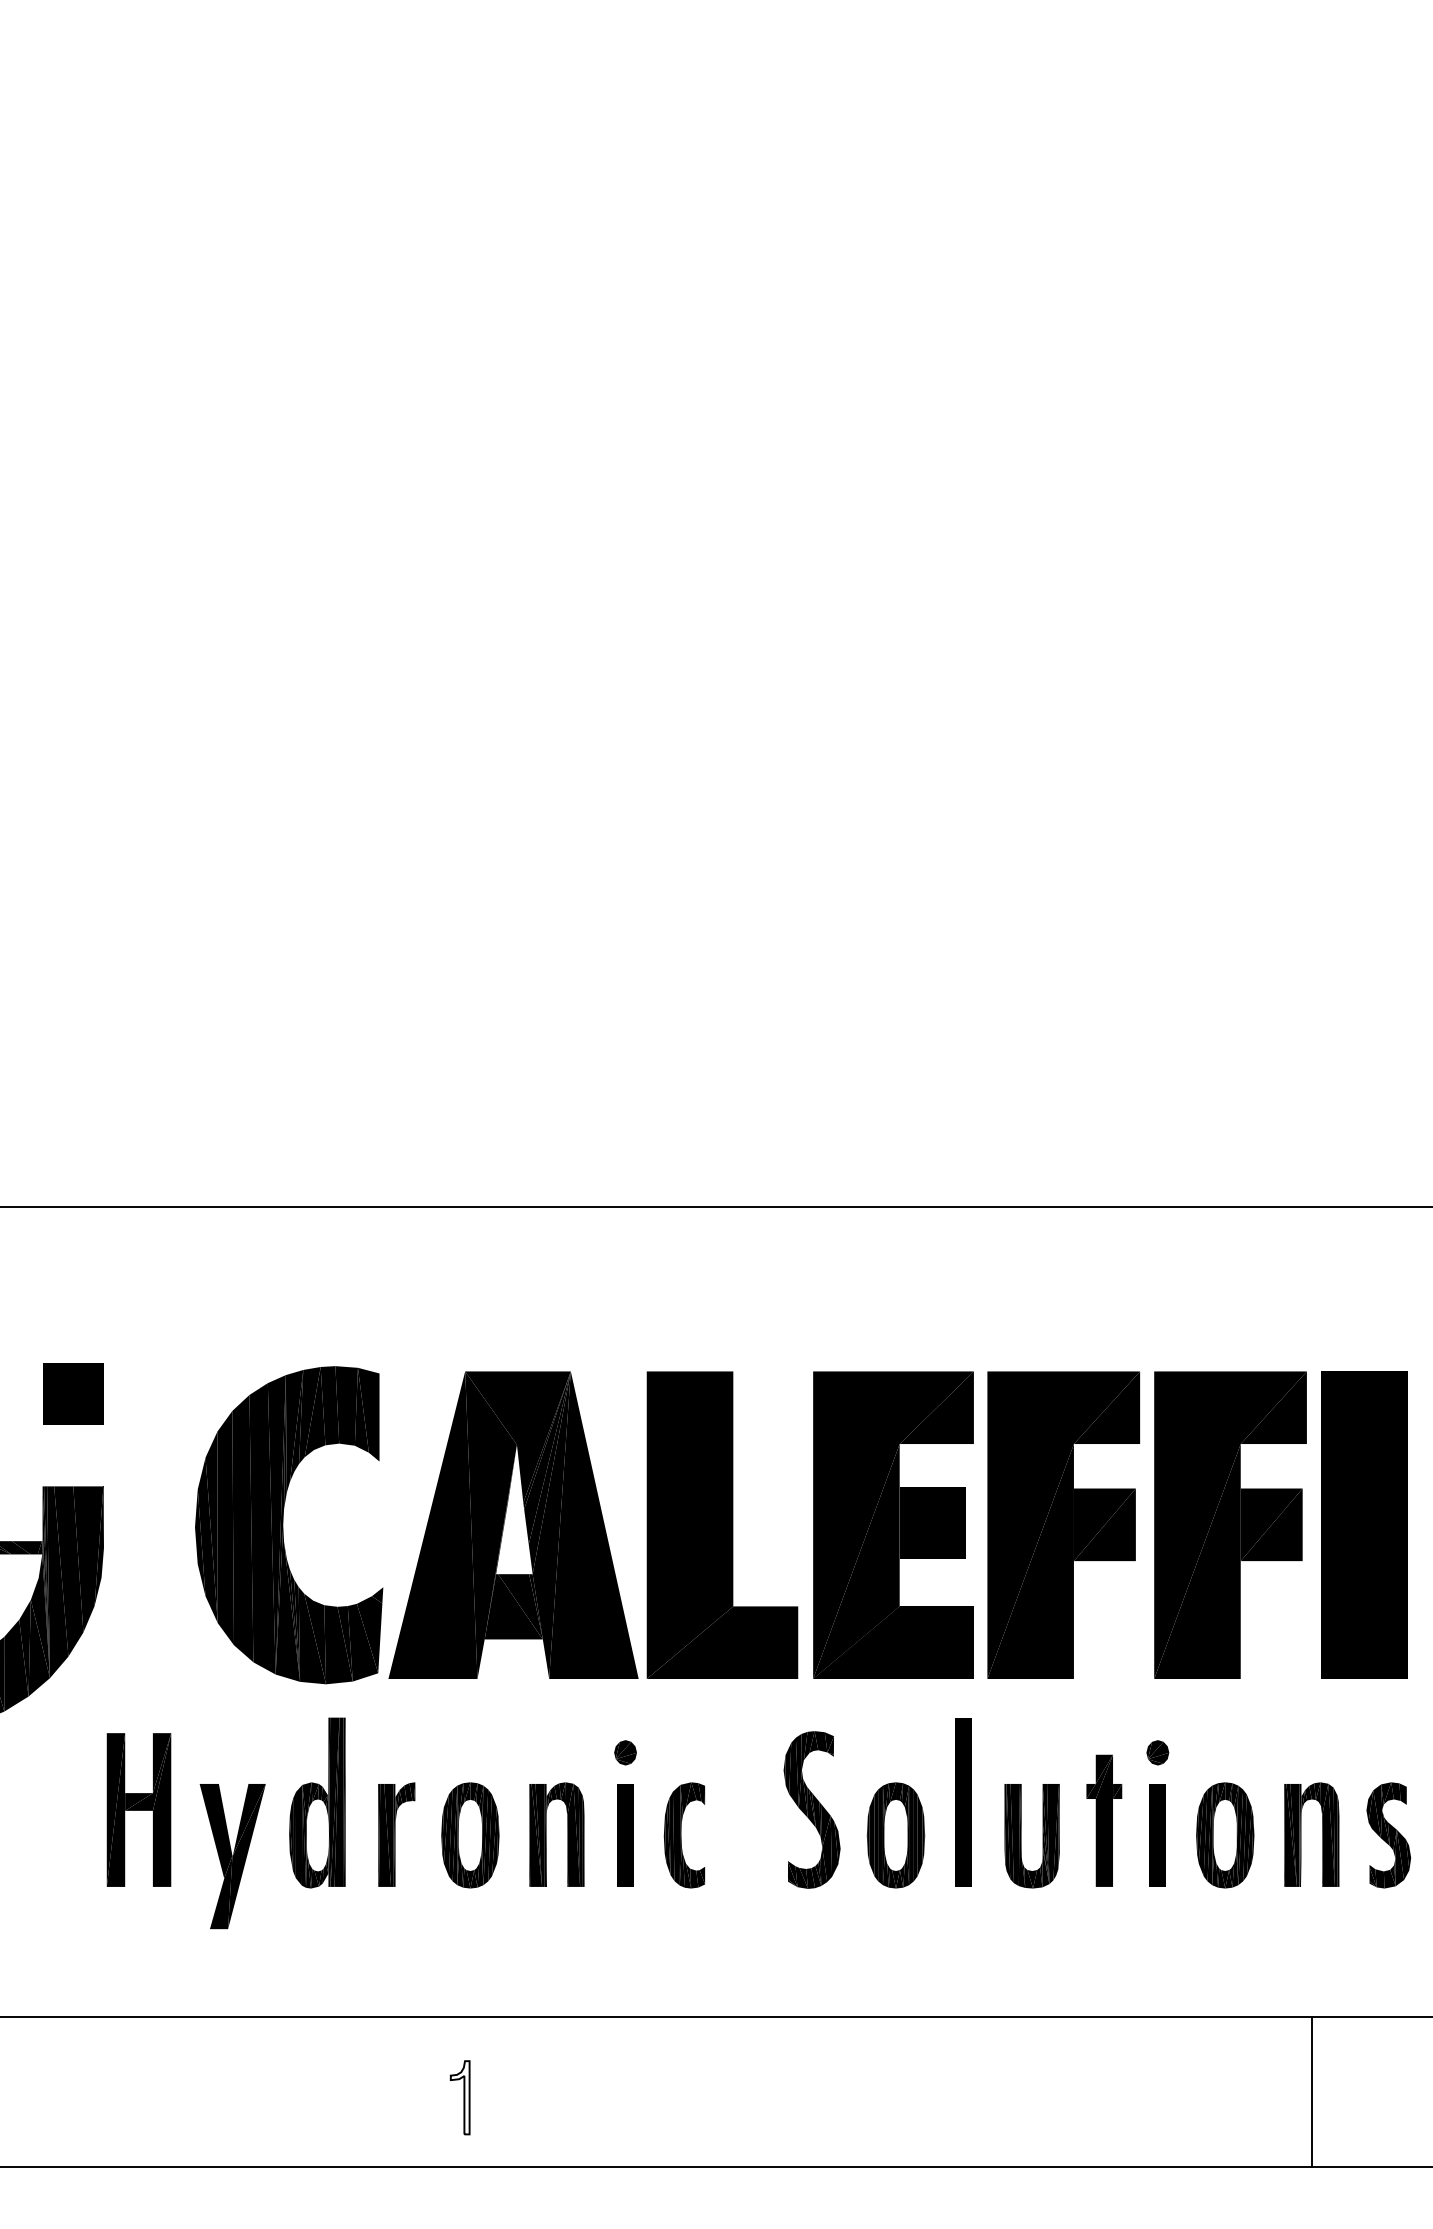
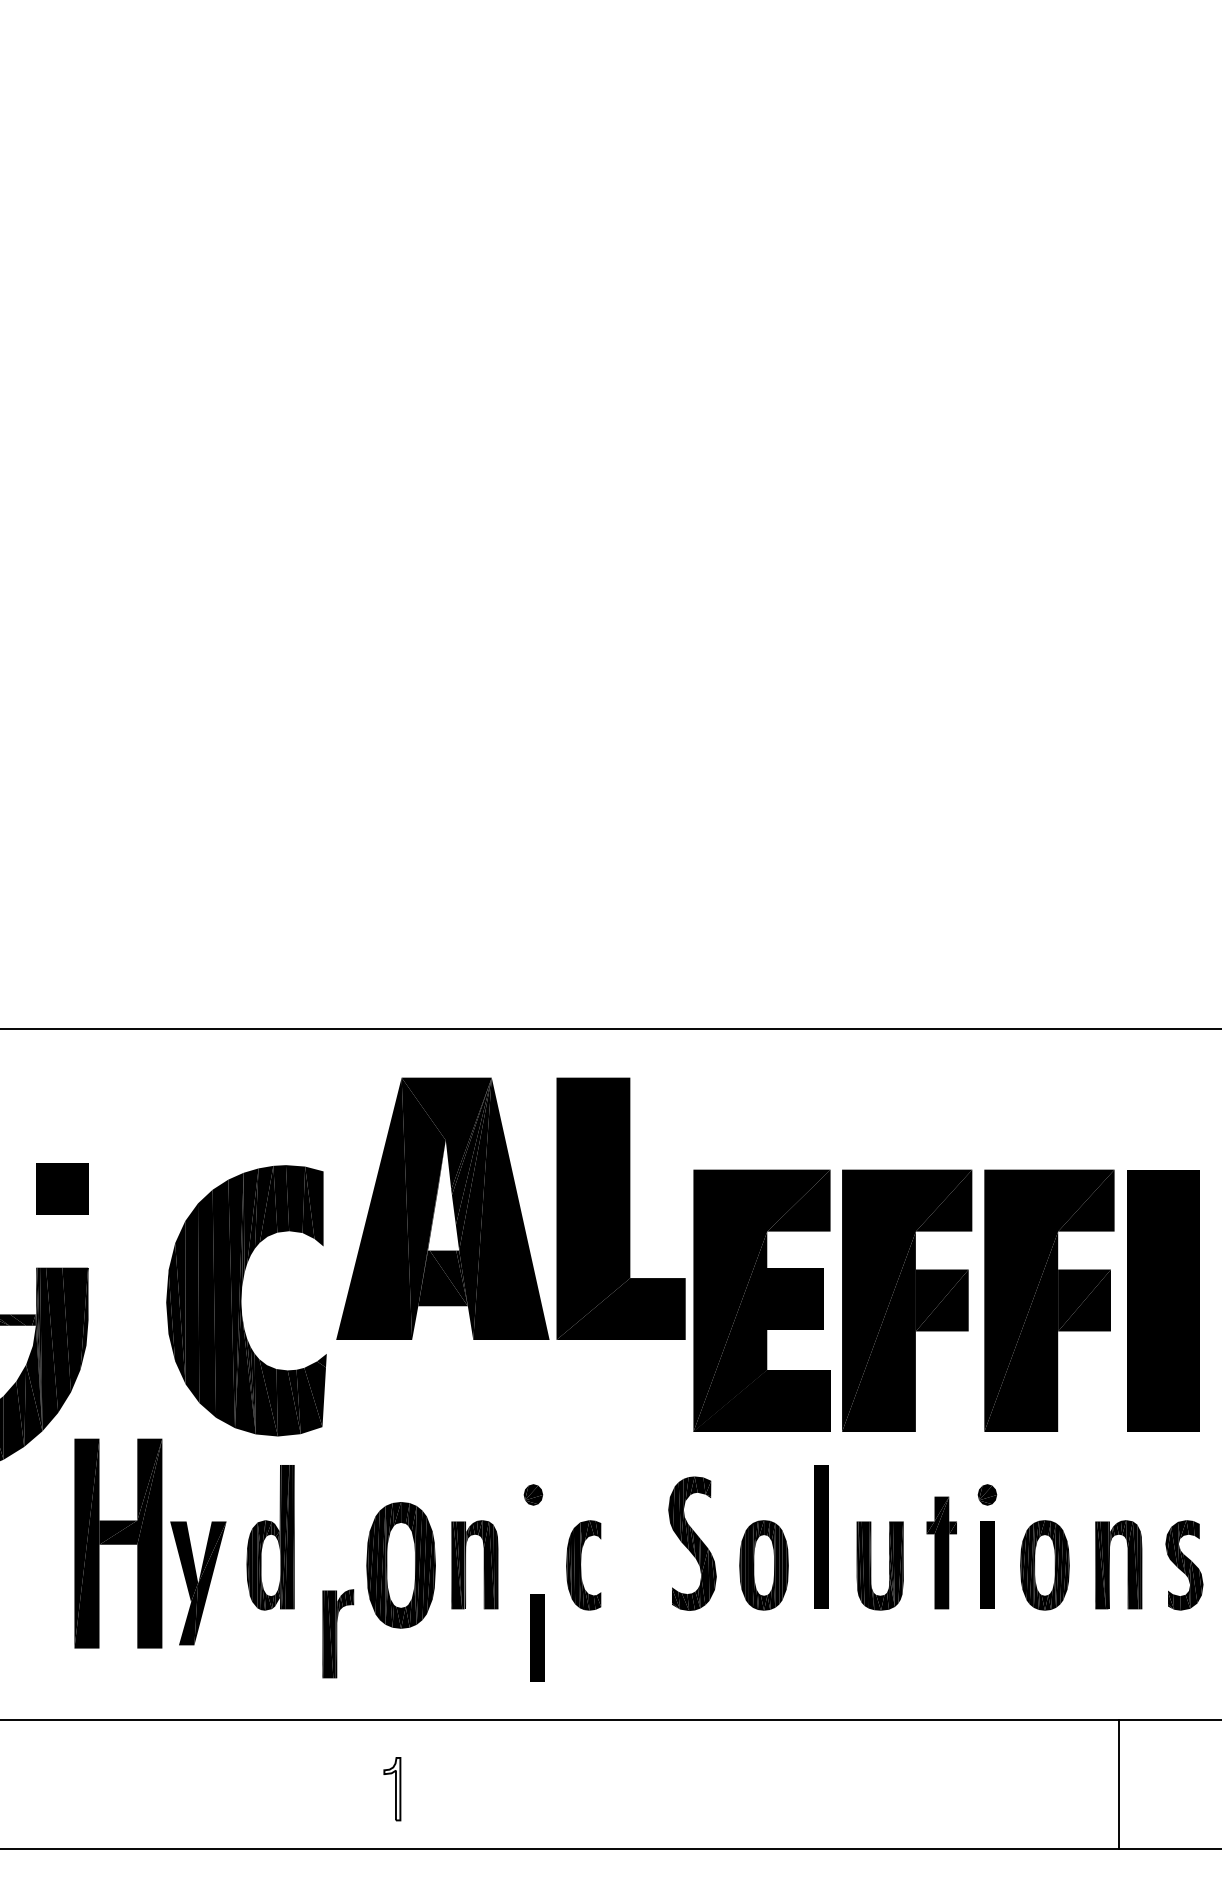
part: (592, 1524) -> (510, 1208), moved
part: (139, 1809) -> (118, 1543), size x1.6
part: (397, 1834) -> (338, 1633), moved
part: (625, 1834) -> (537, 1637), moved
part: (469, 1835) -> (400, 1565), size x1.4

